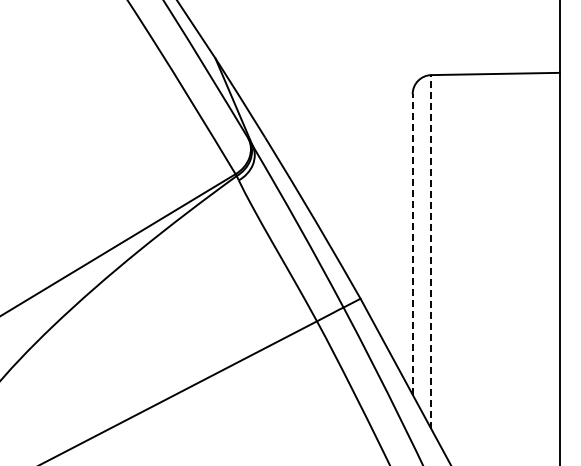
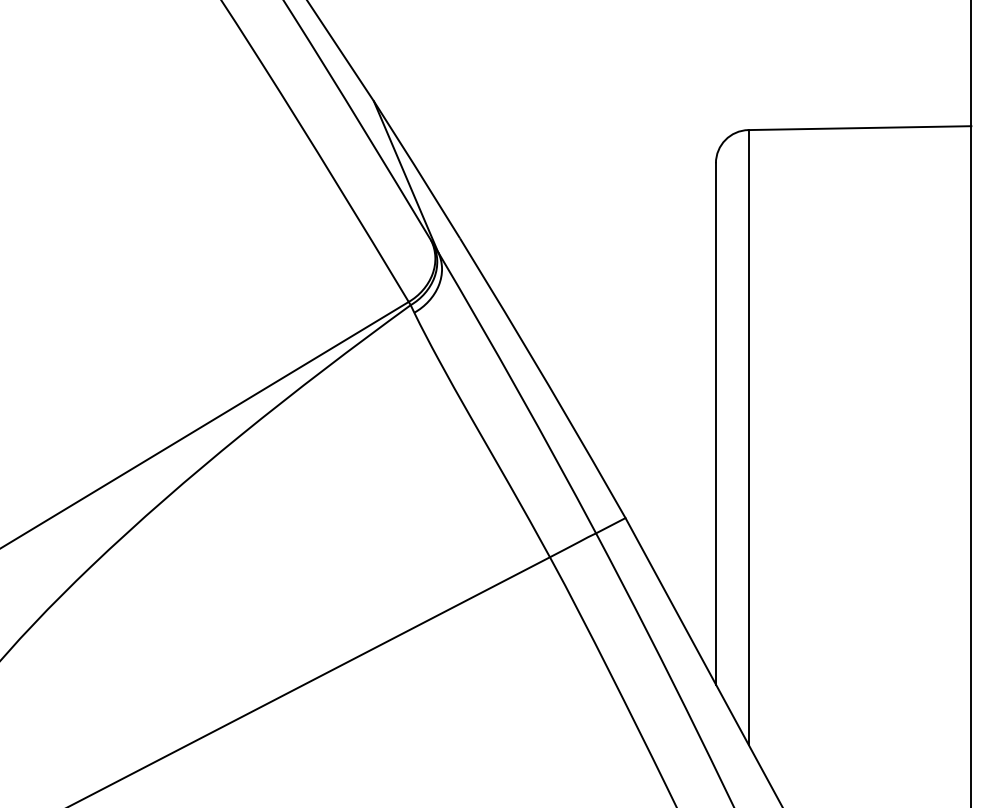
line: (412, 243) -> (715, 422), dashed -> solid
line: (431, 251) -> (748, 436), dashed -> solid

